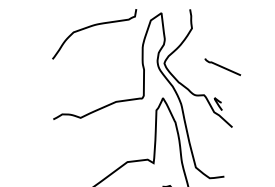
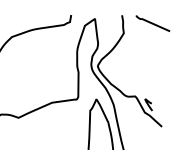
curve: (222, 66) -> (152, 22), moved

